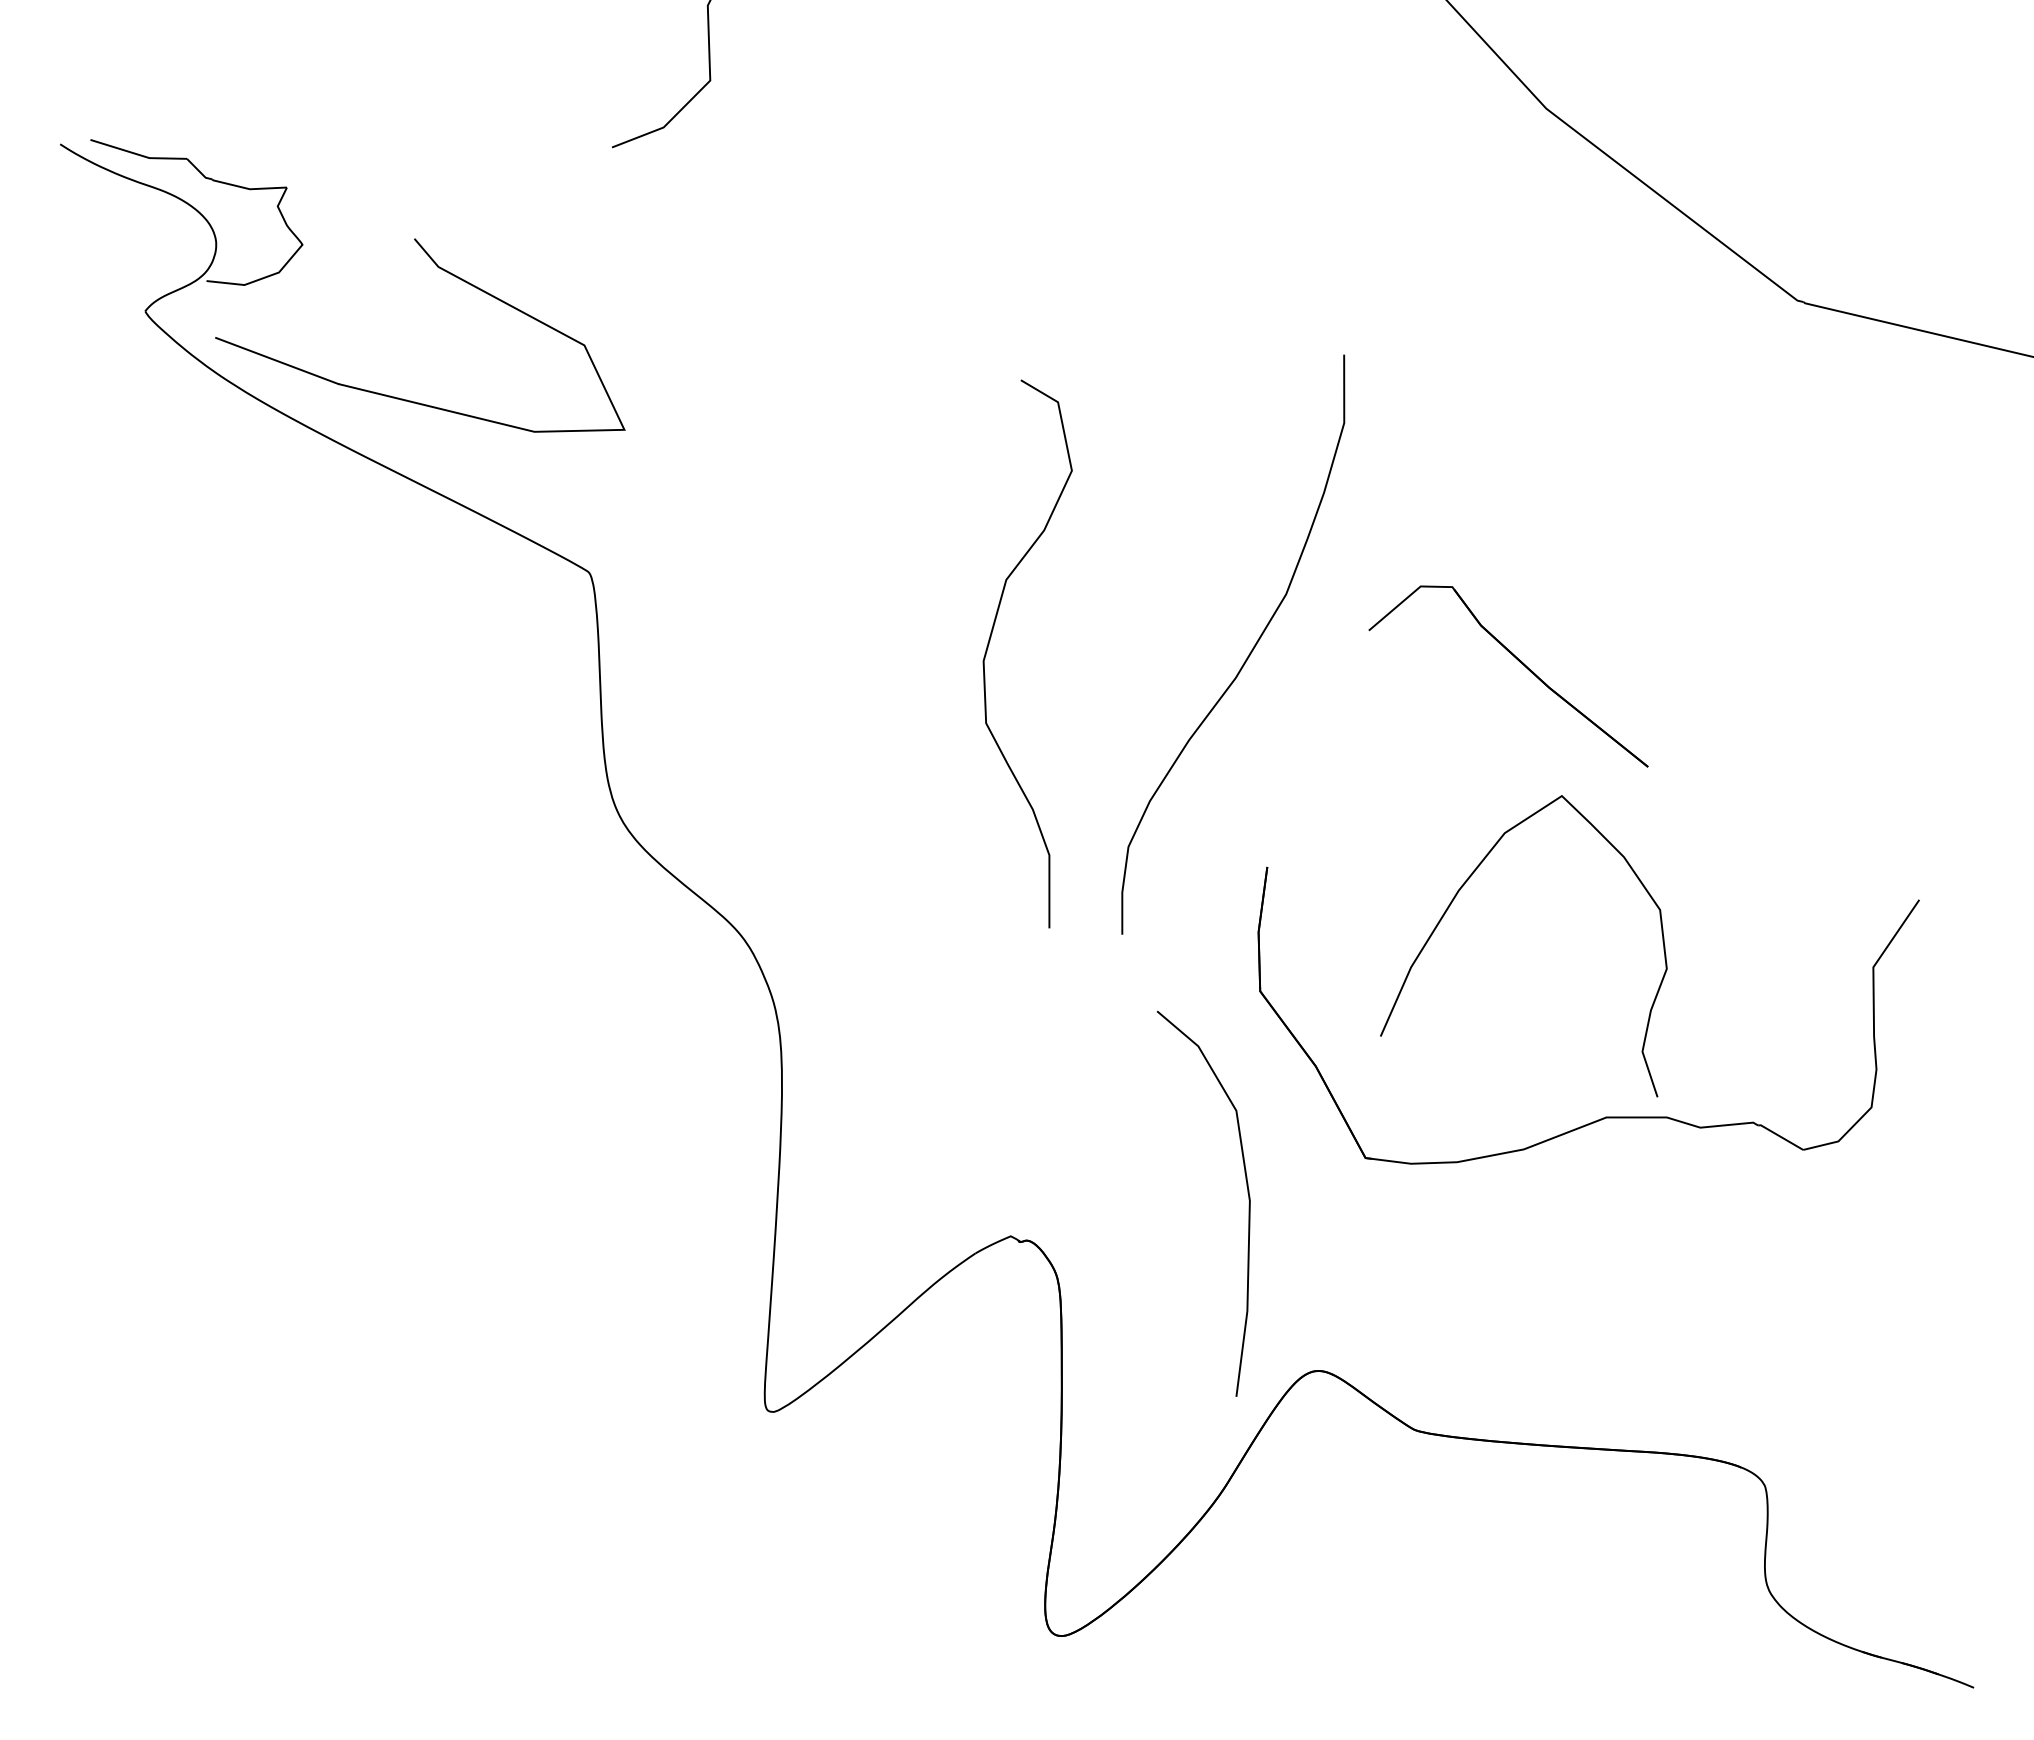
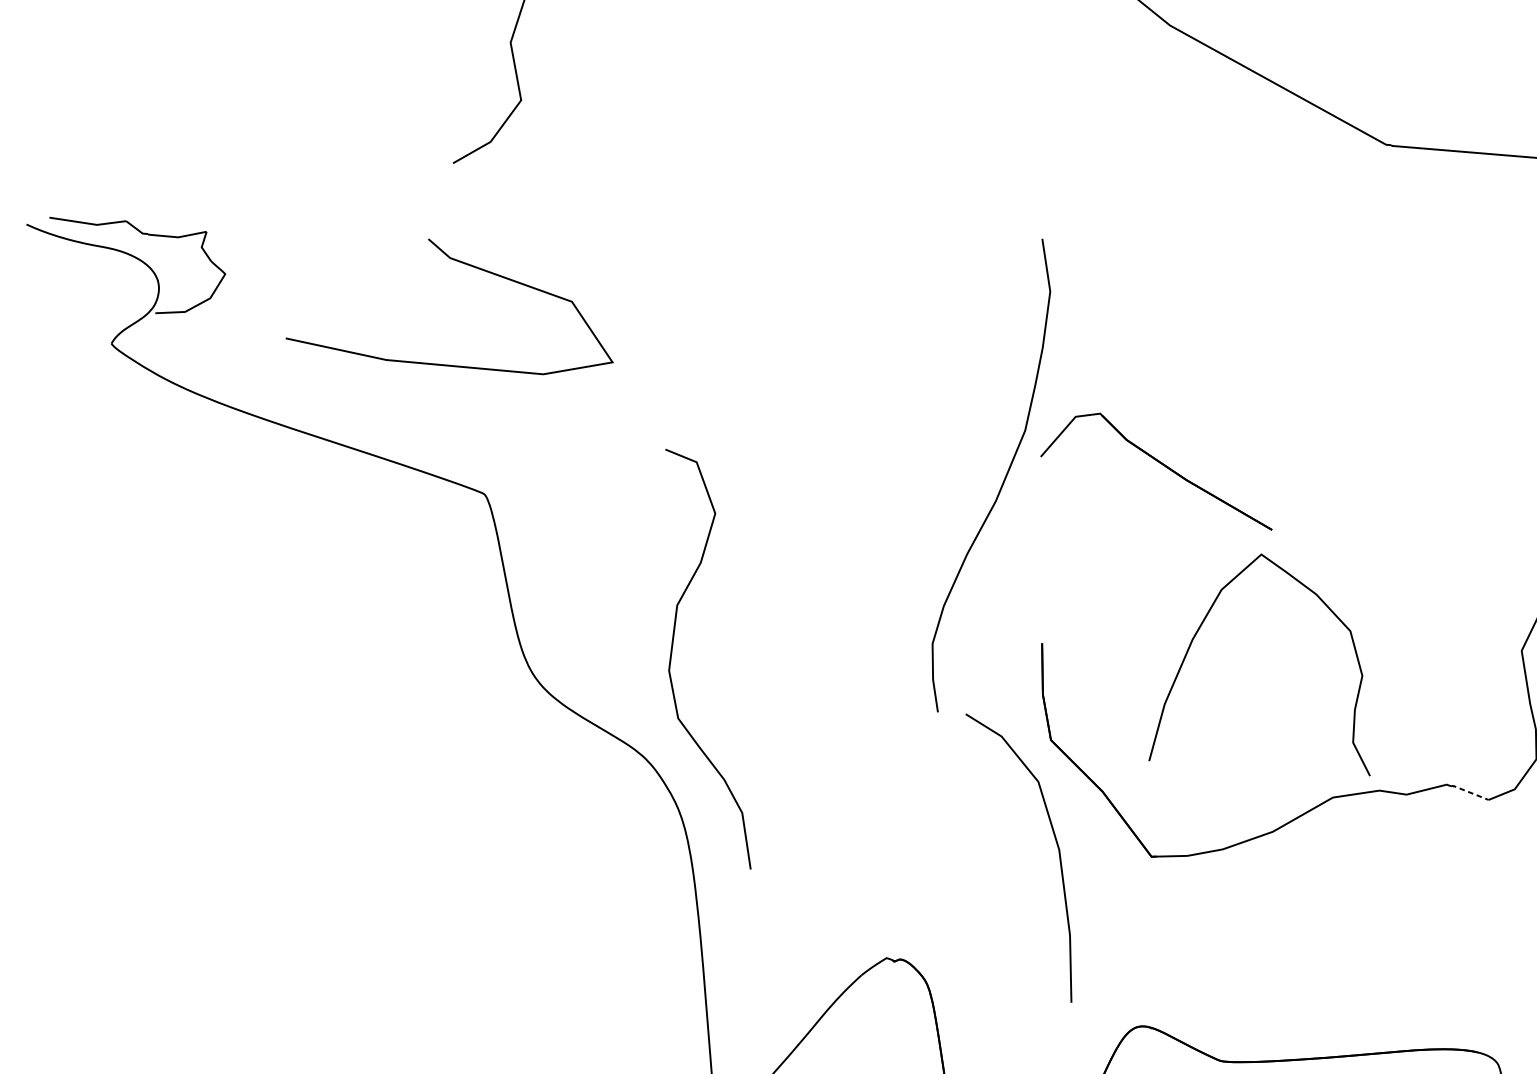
part: (407, 399) -> (441, 363), moved
curve: (990, 641) -> (672, 654), moved
part: (1519, 662) -> (1160, 464), moved
line: (1780, 1136) -> (1469, 792), solid -> dashed
curve: (1248, 1204) -> (1058, 852), moved

